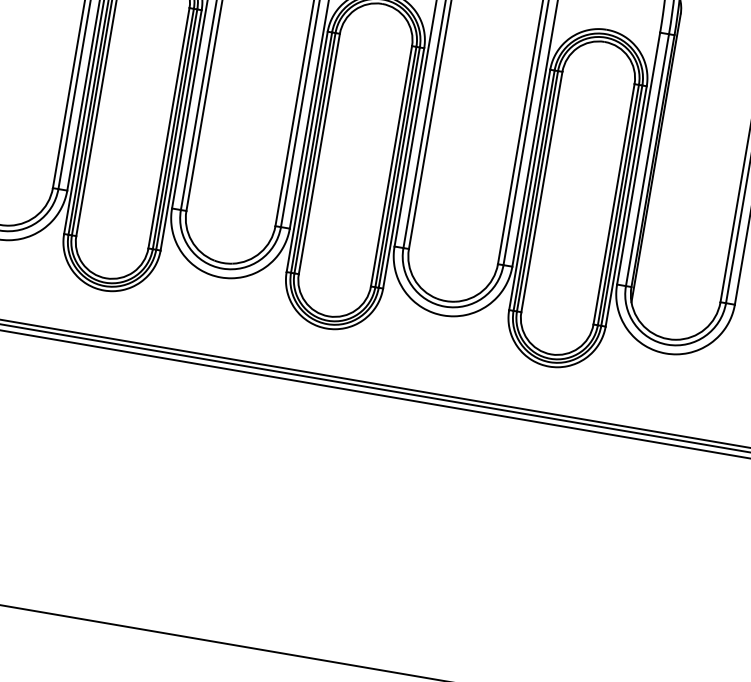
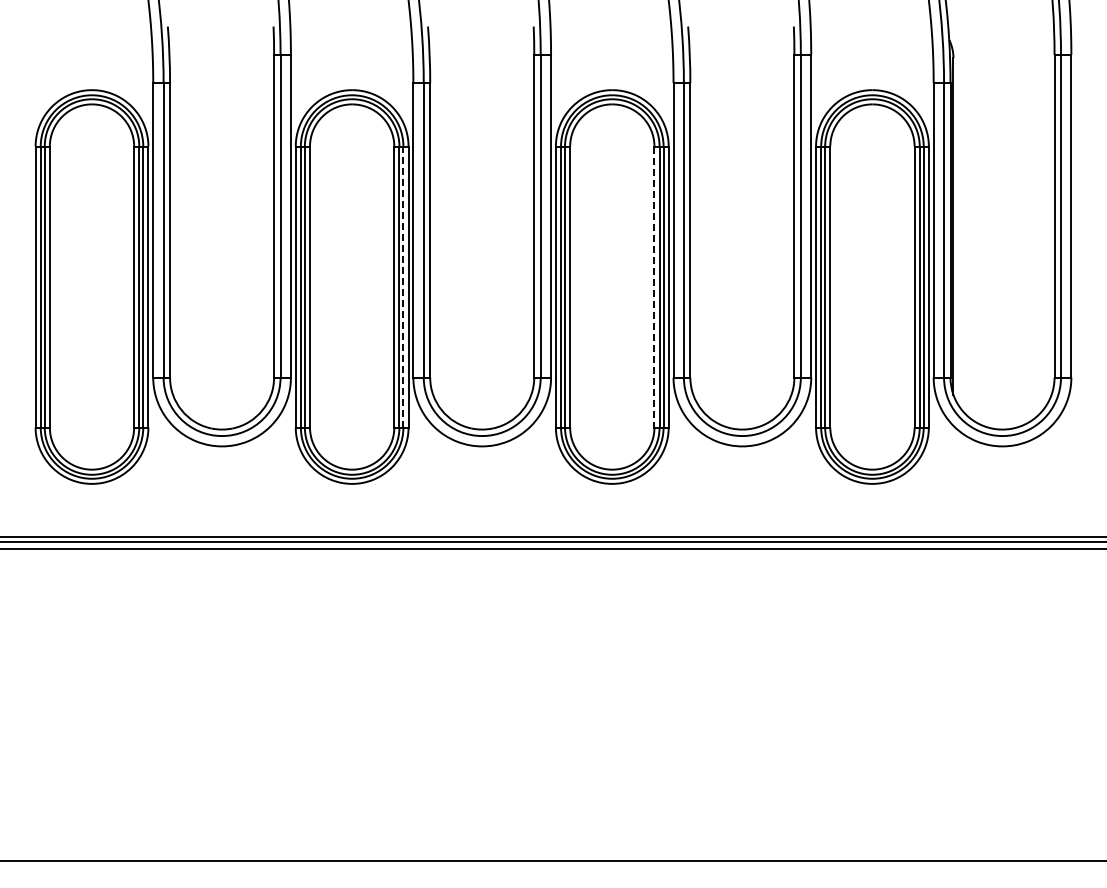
line: (176, 129) -> (403, 286), solid -> dashed
line: (391, 166) -> (654, 287), solid -> dashed

